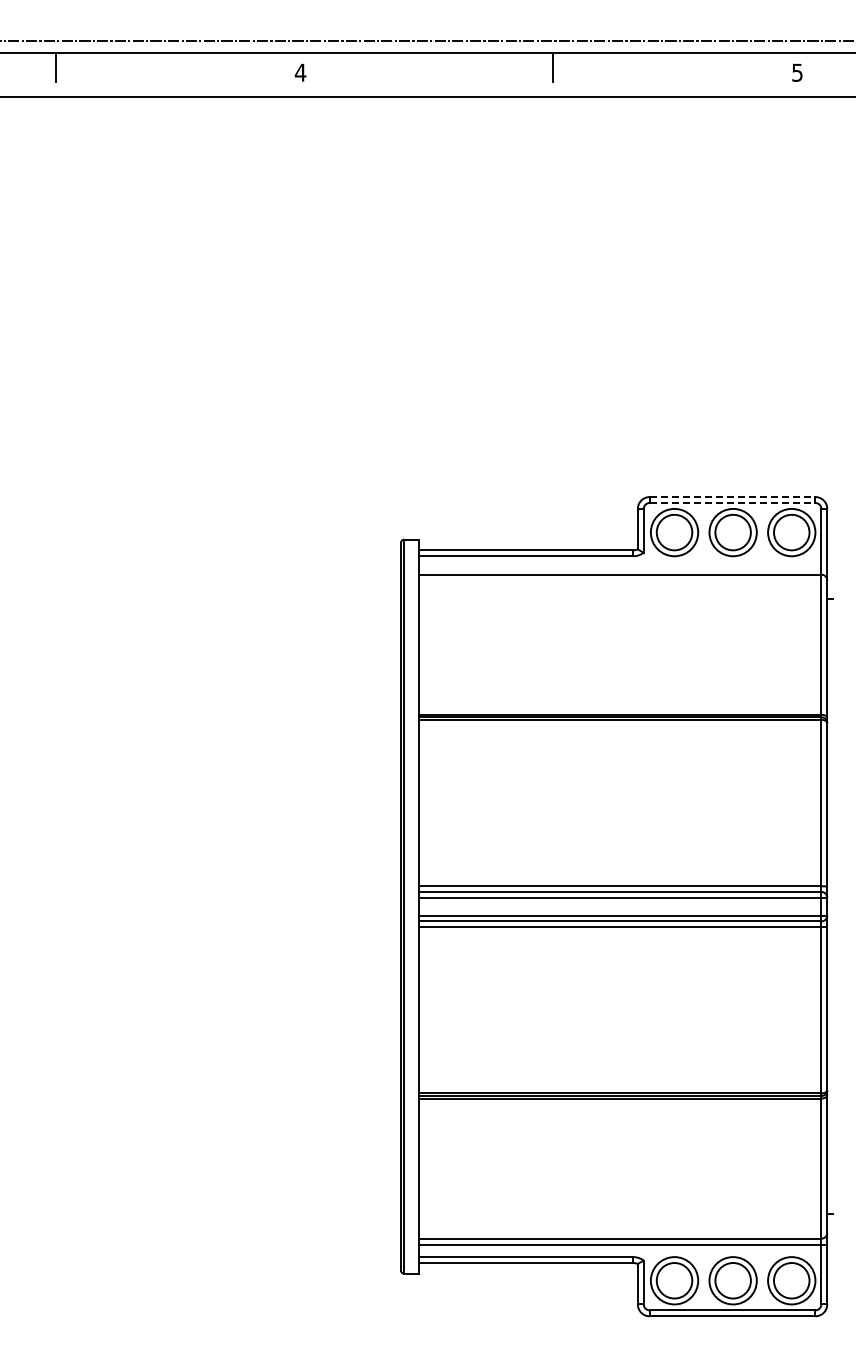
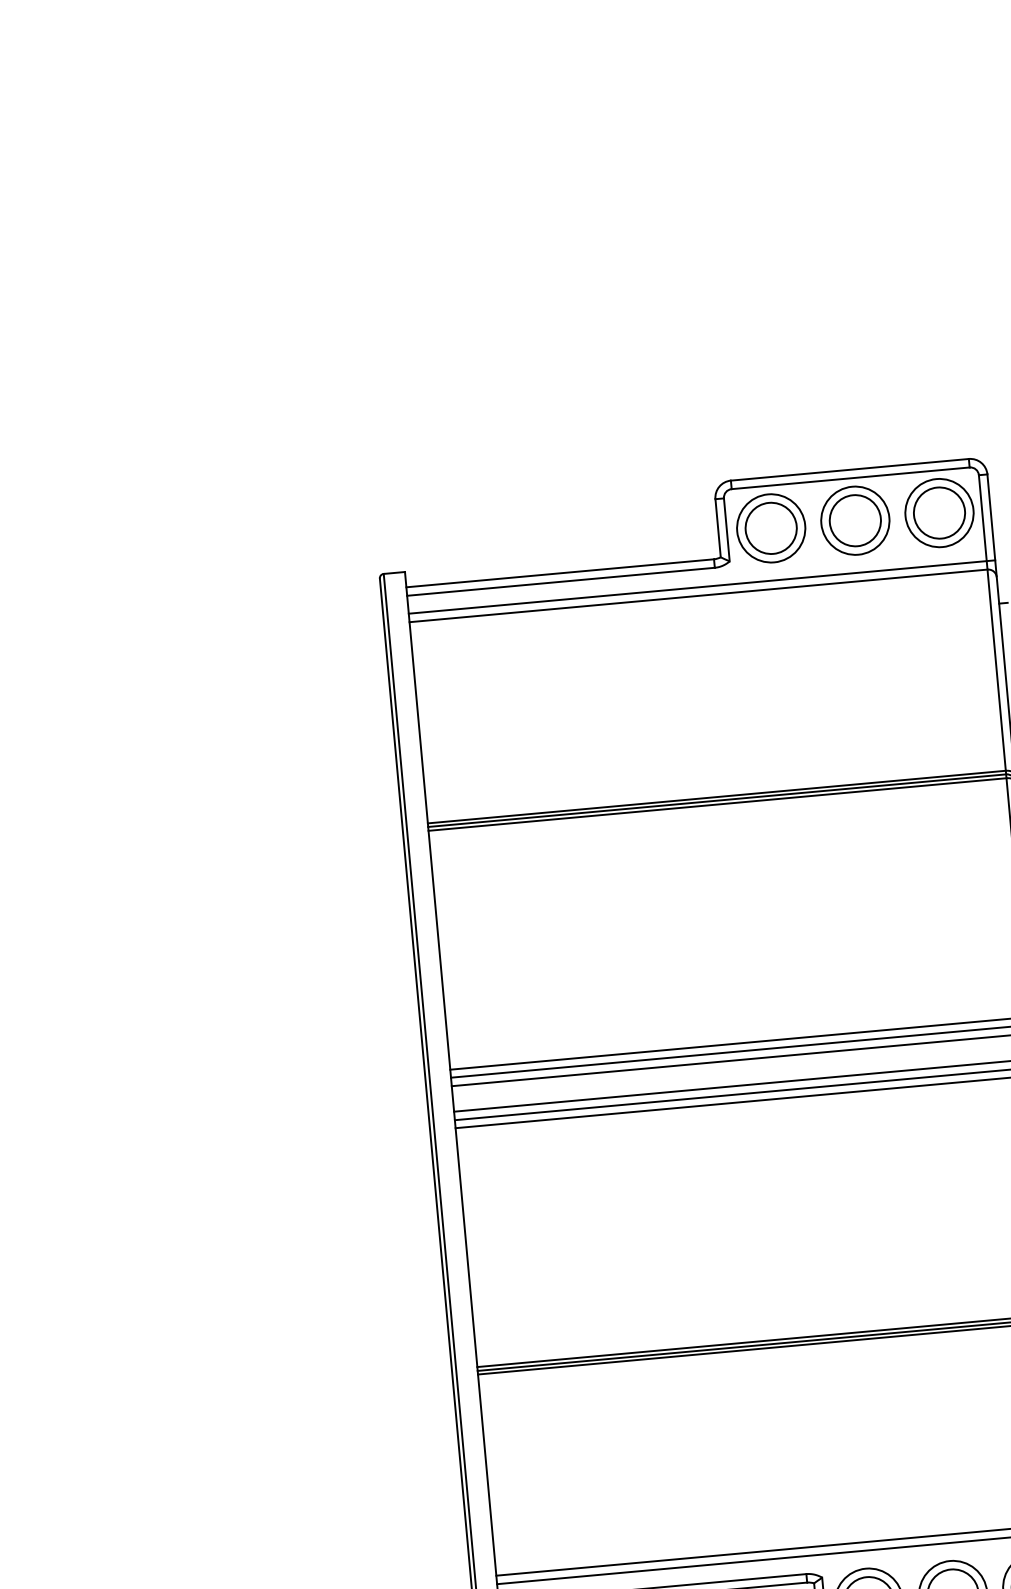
line: (732, 497) -> (849, 470), dashed -> solid
line: (732, 503) -> (850, 479), dashed -> solid
line: (622, 568) -> (701, 586), added

